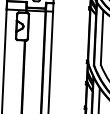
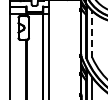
line: (102, 36) -> (92, 33), solid -> dashed

